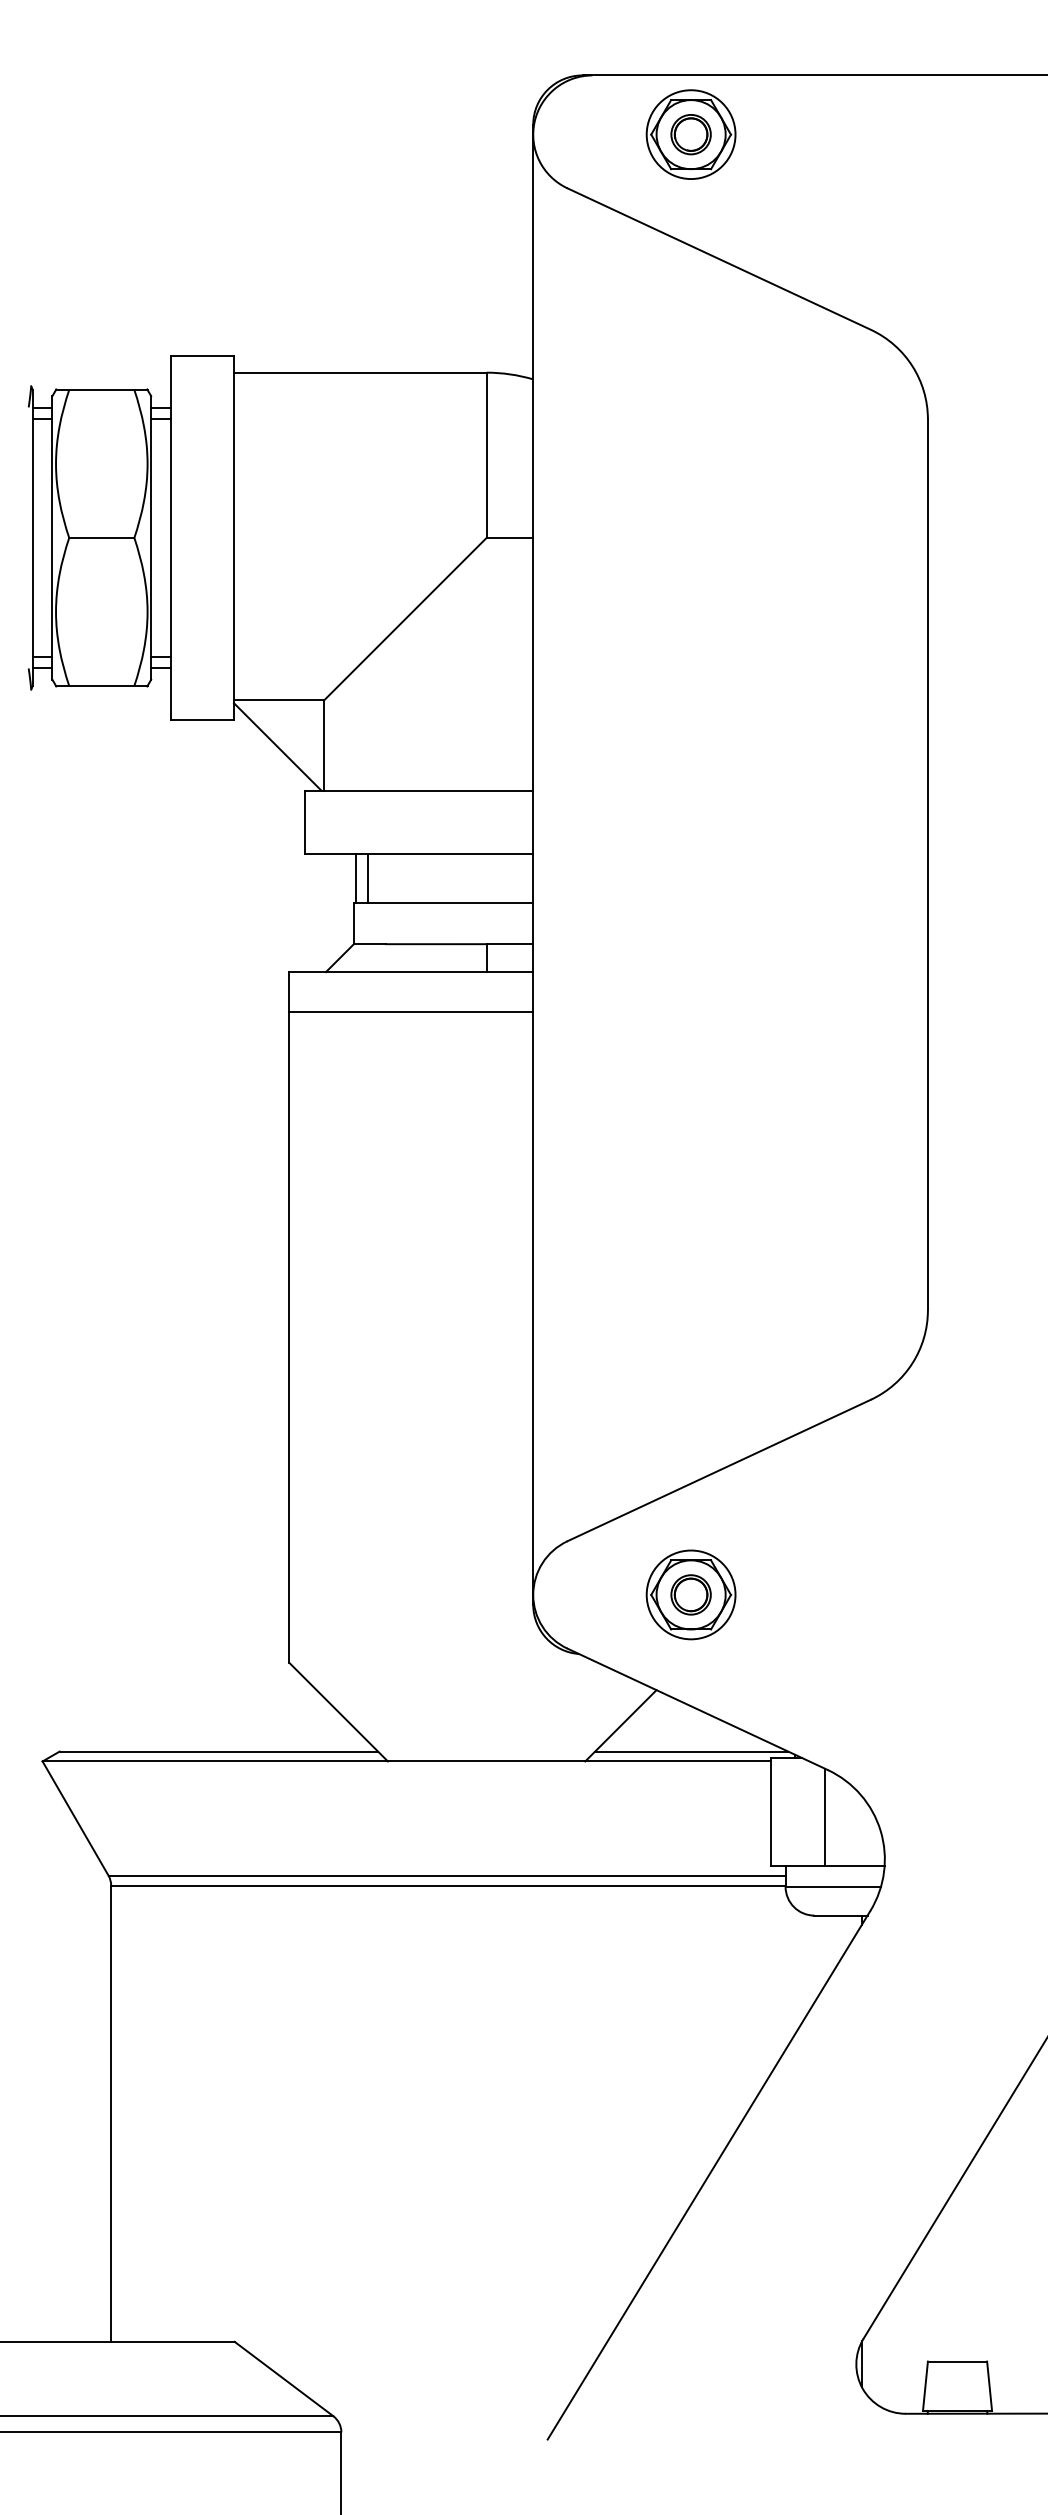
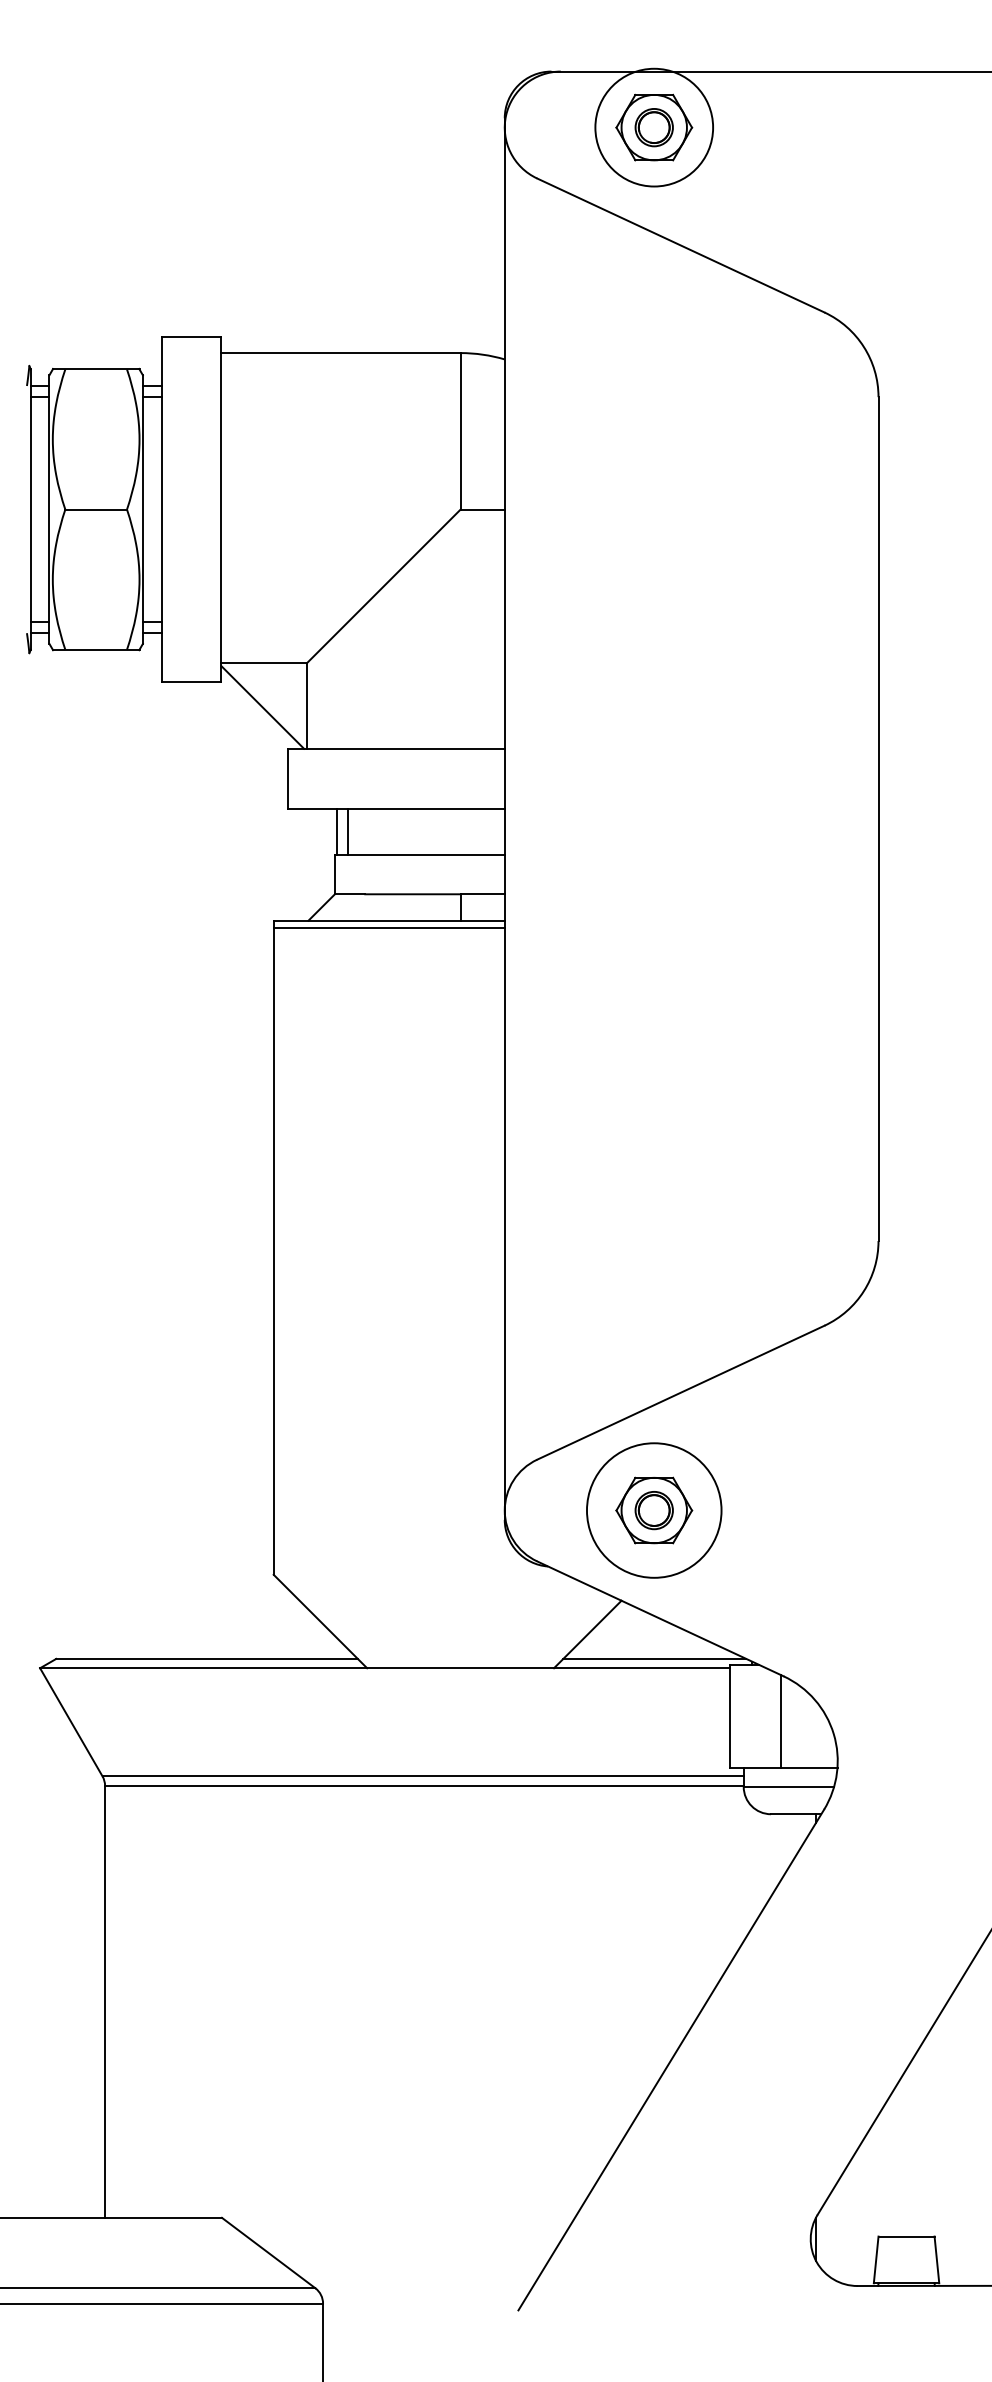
circle: (690, 134) -> (653, 127), size x1.4
line: (411, 1011) -> (389, 927), moved
circle: (690, 1594) -> (653, 1510), size x1.6

